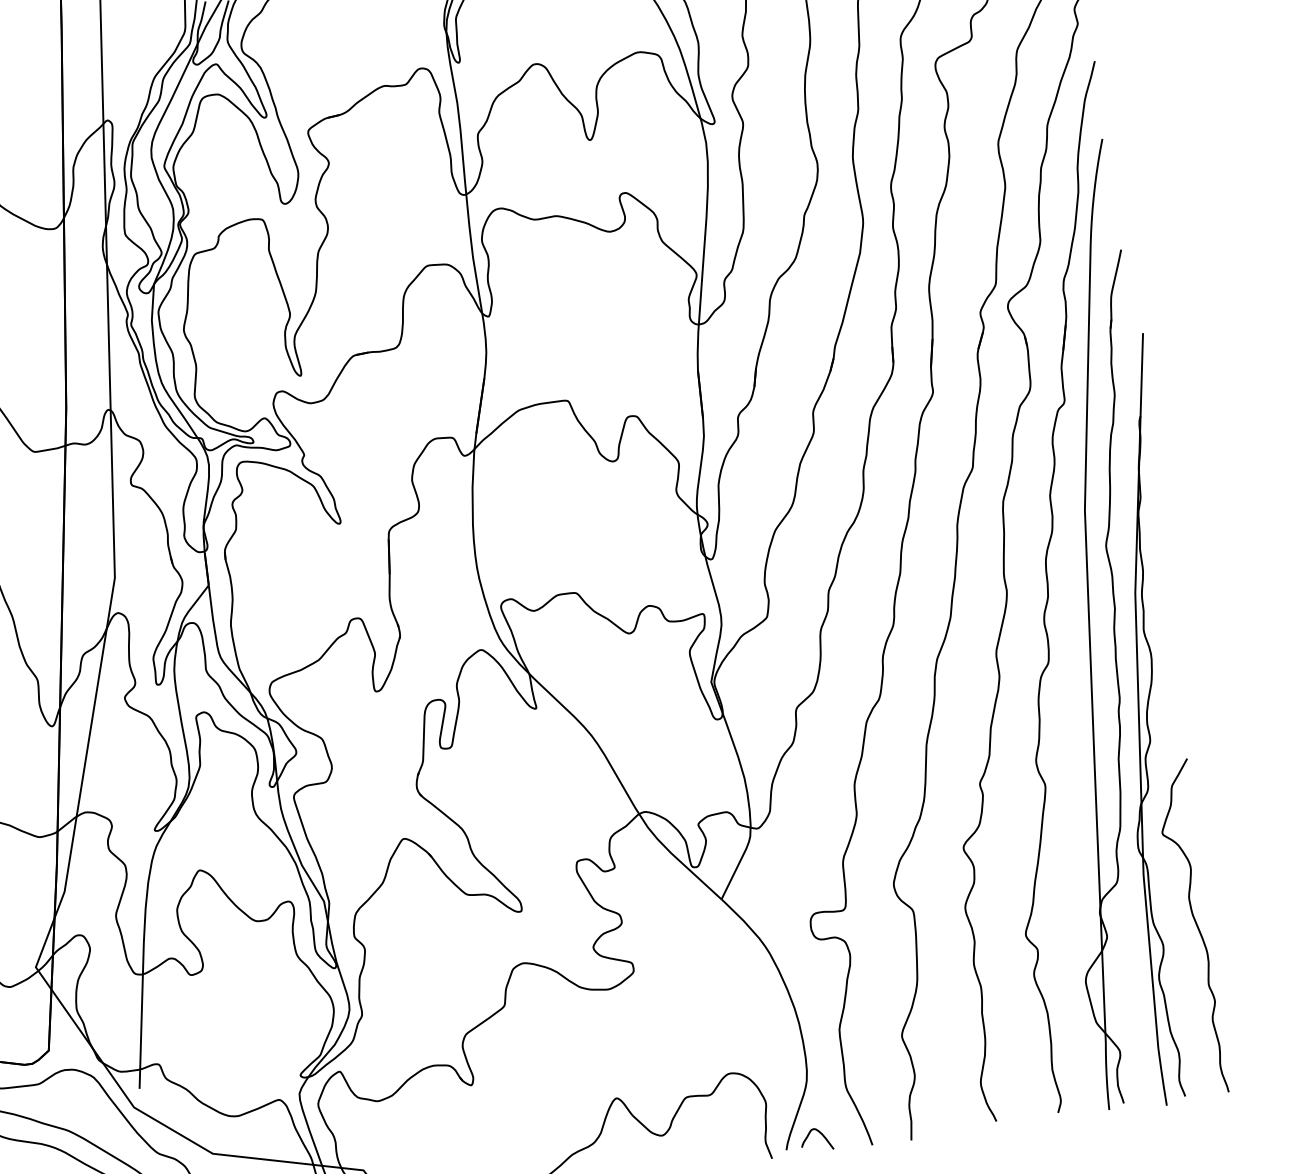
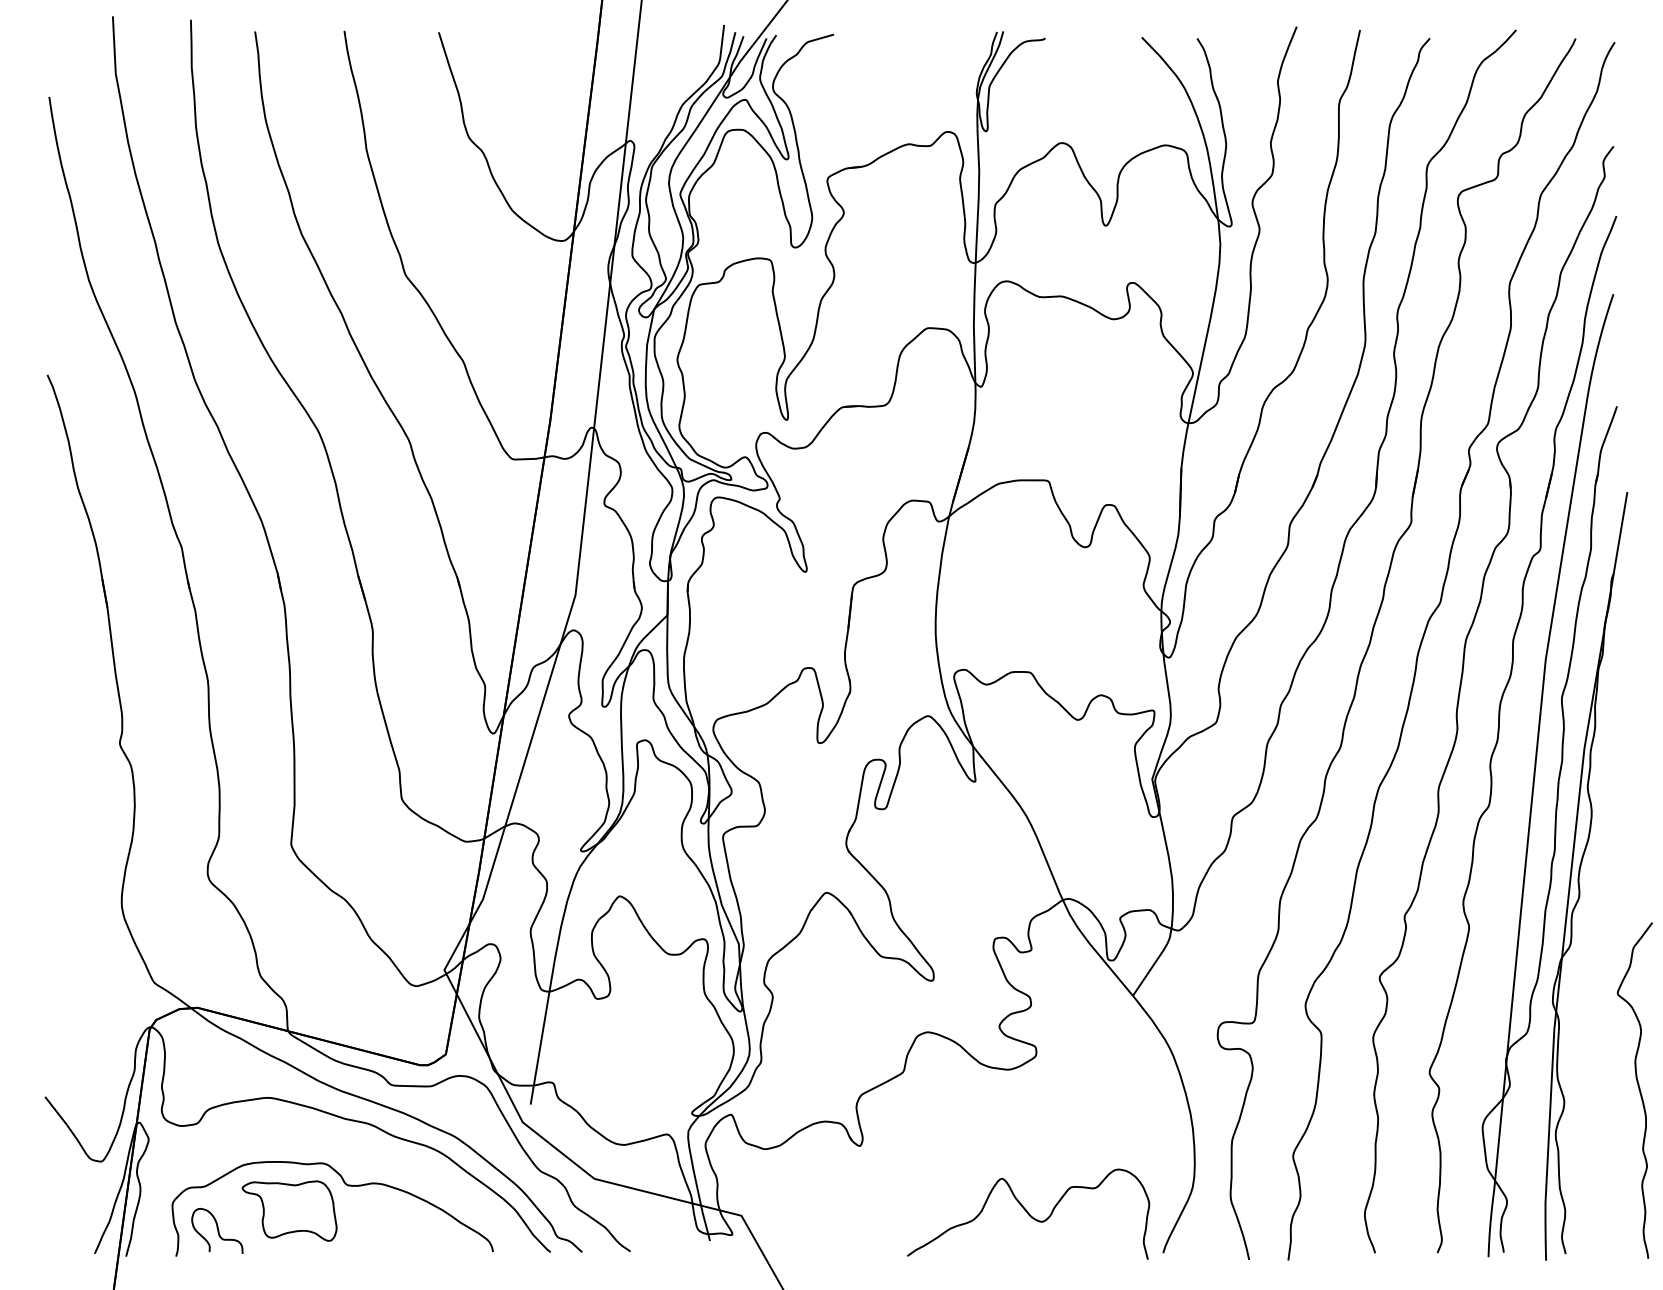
curve: (1196, 925) -> (1638, 1089), moved
curve: (819, 1133) -> (1198, 1241), removed

